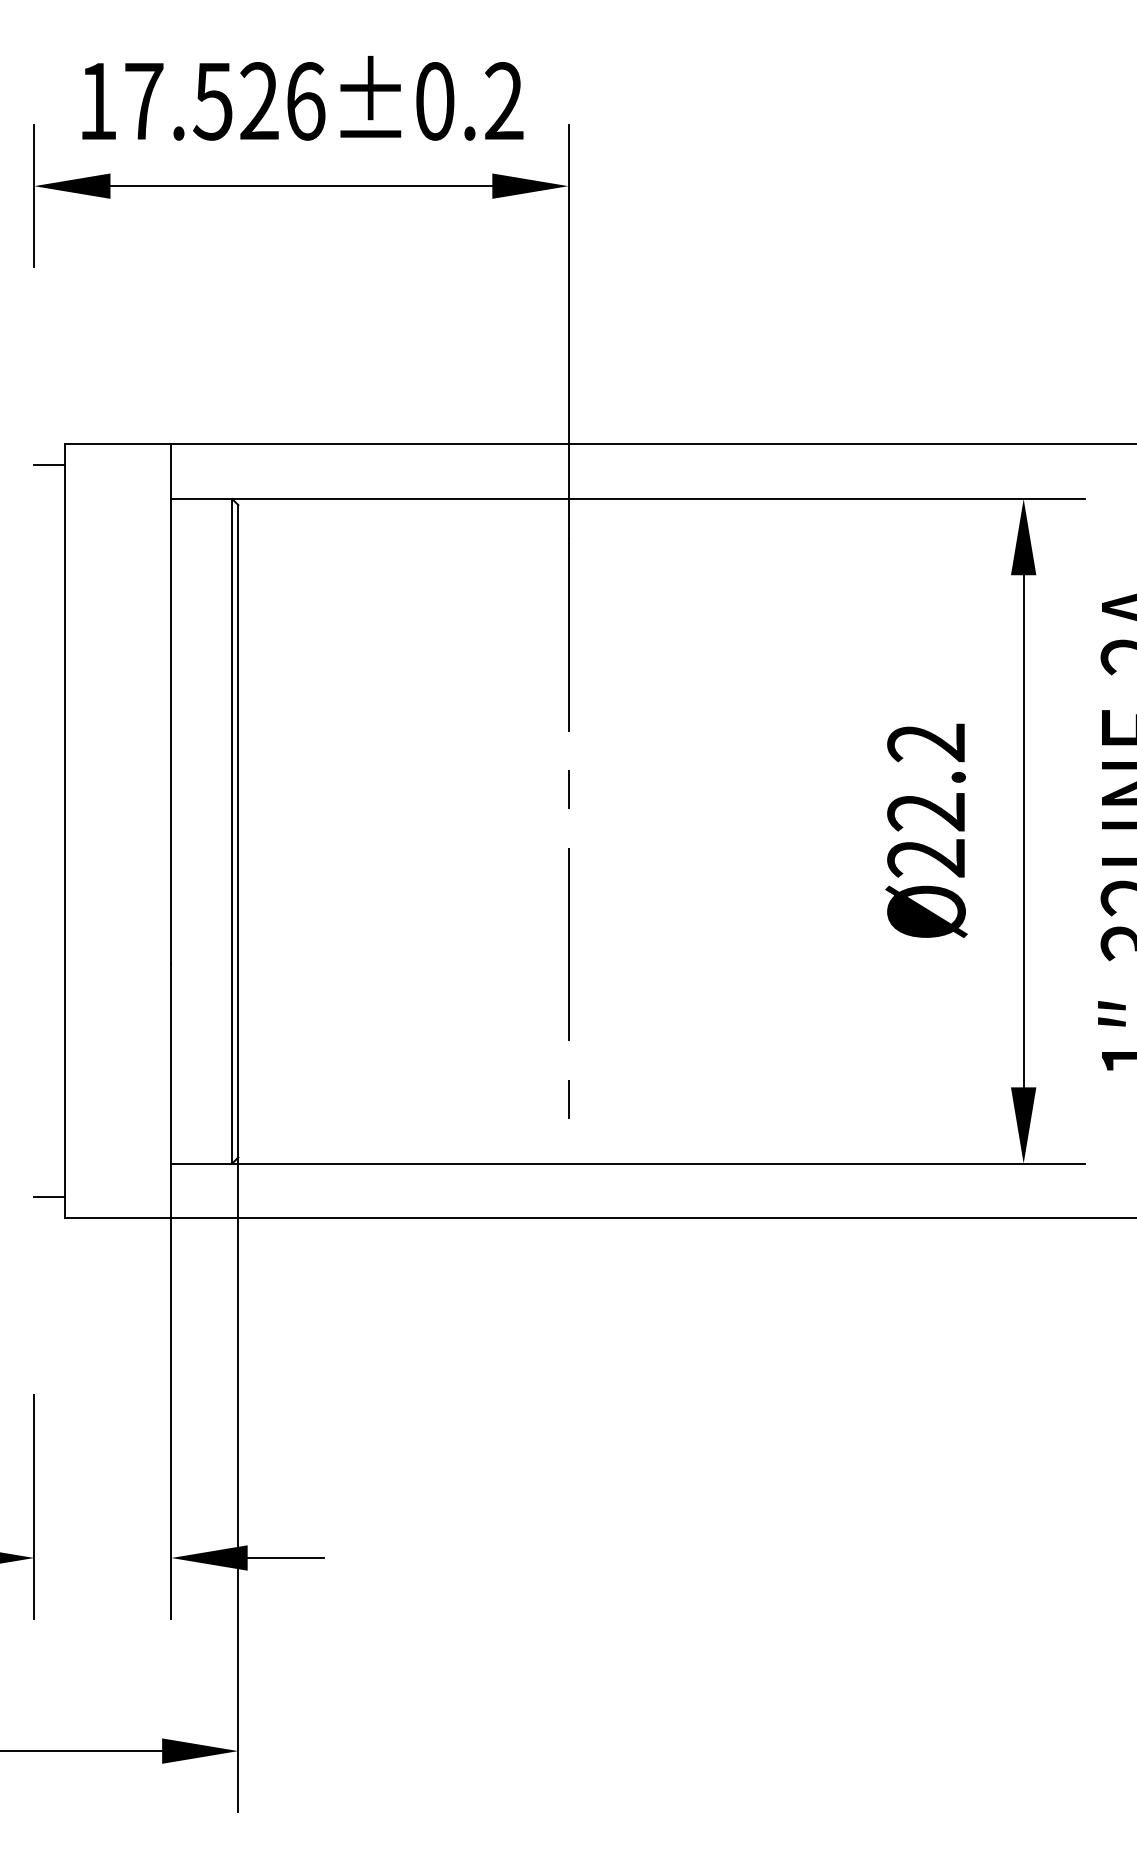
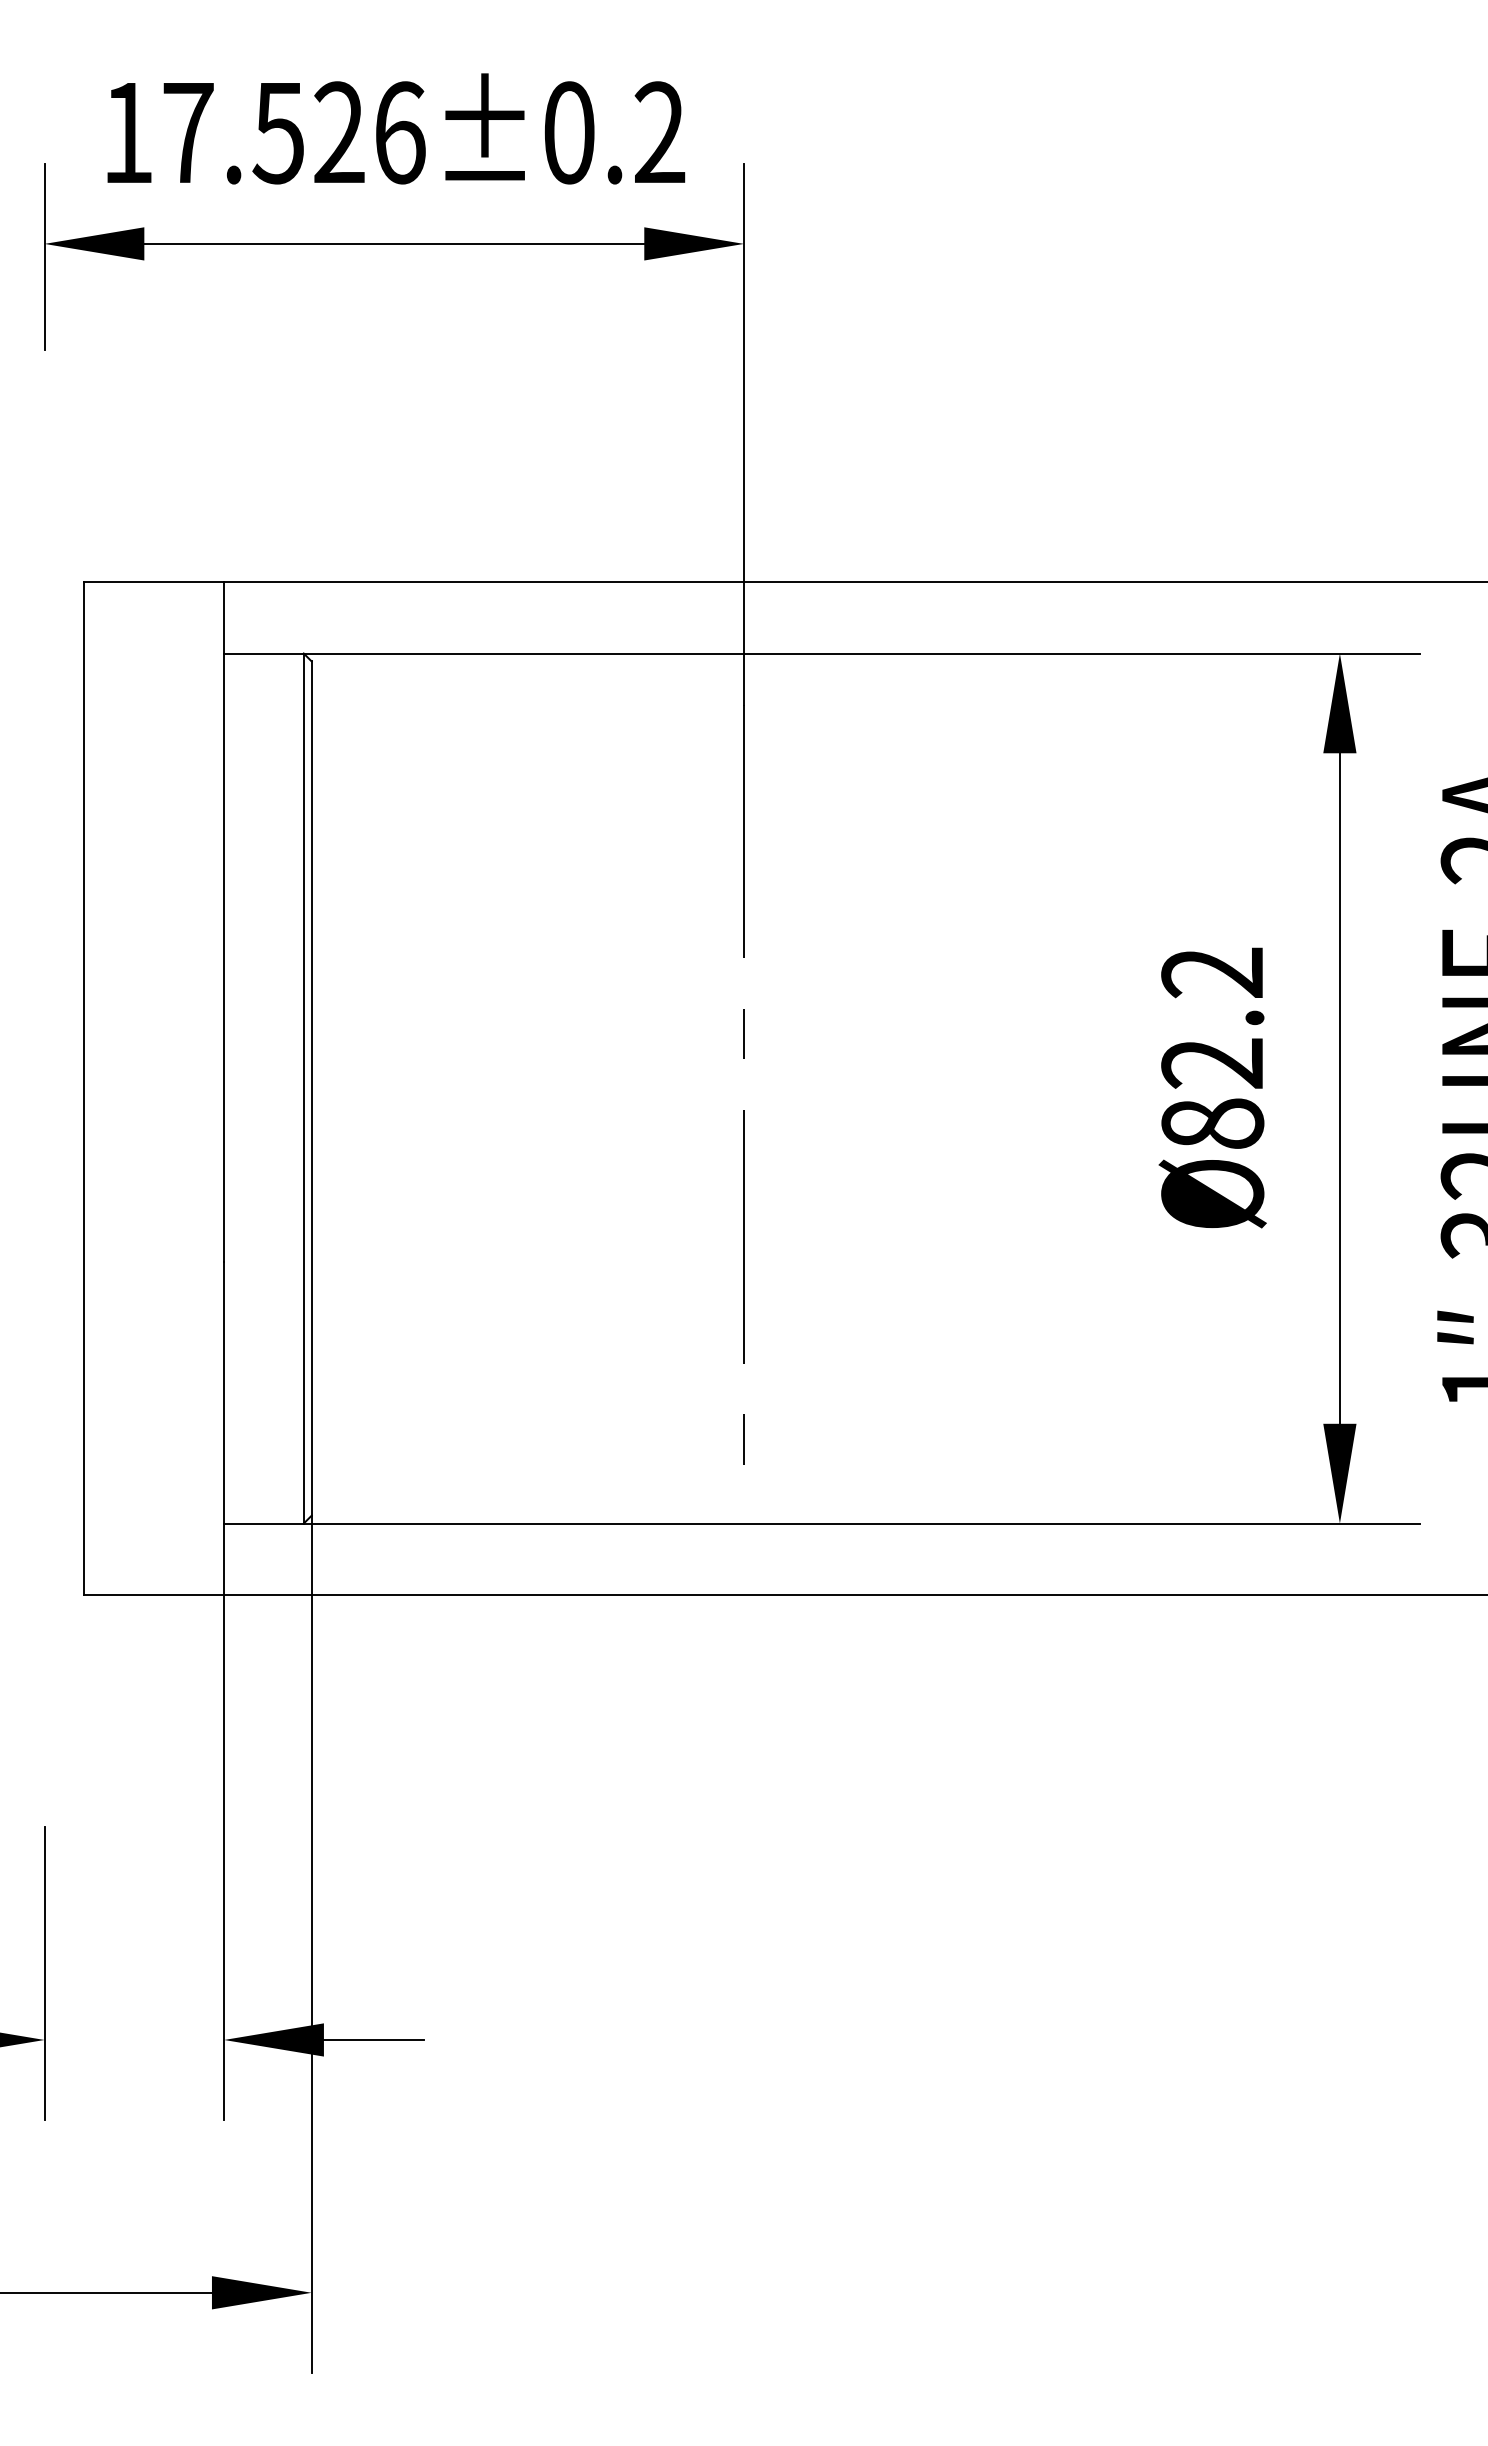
line: (49, 465) -> (64, 609), removed
text: (926, 858) -> (1212, 1123), Ø22.2 -> Ø82.2
line: (49, 1197) -> (64, 1567), removed

